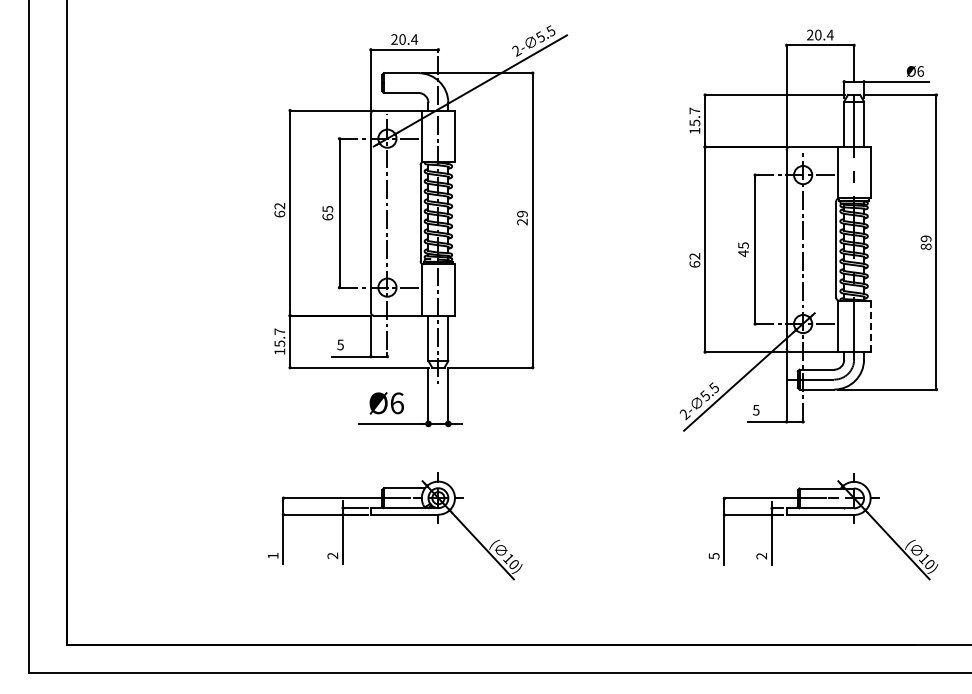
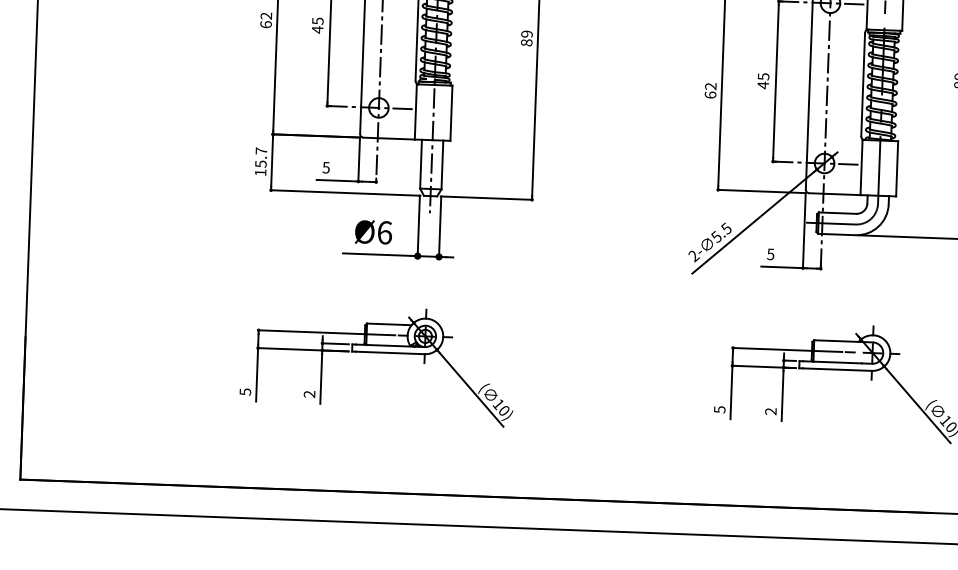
text: (327, 216) -> (317, 29), 65 -> 45
text: (522, 221) -> (526, 42), 29 -> 89
line: (870, 326) -> (896, 168), dashed -> solid
text: (272, 555) -> (244, 391), 1 -> 5

